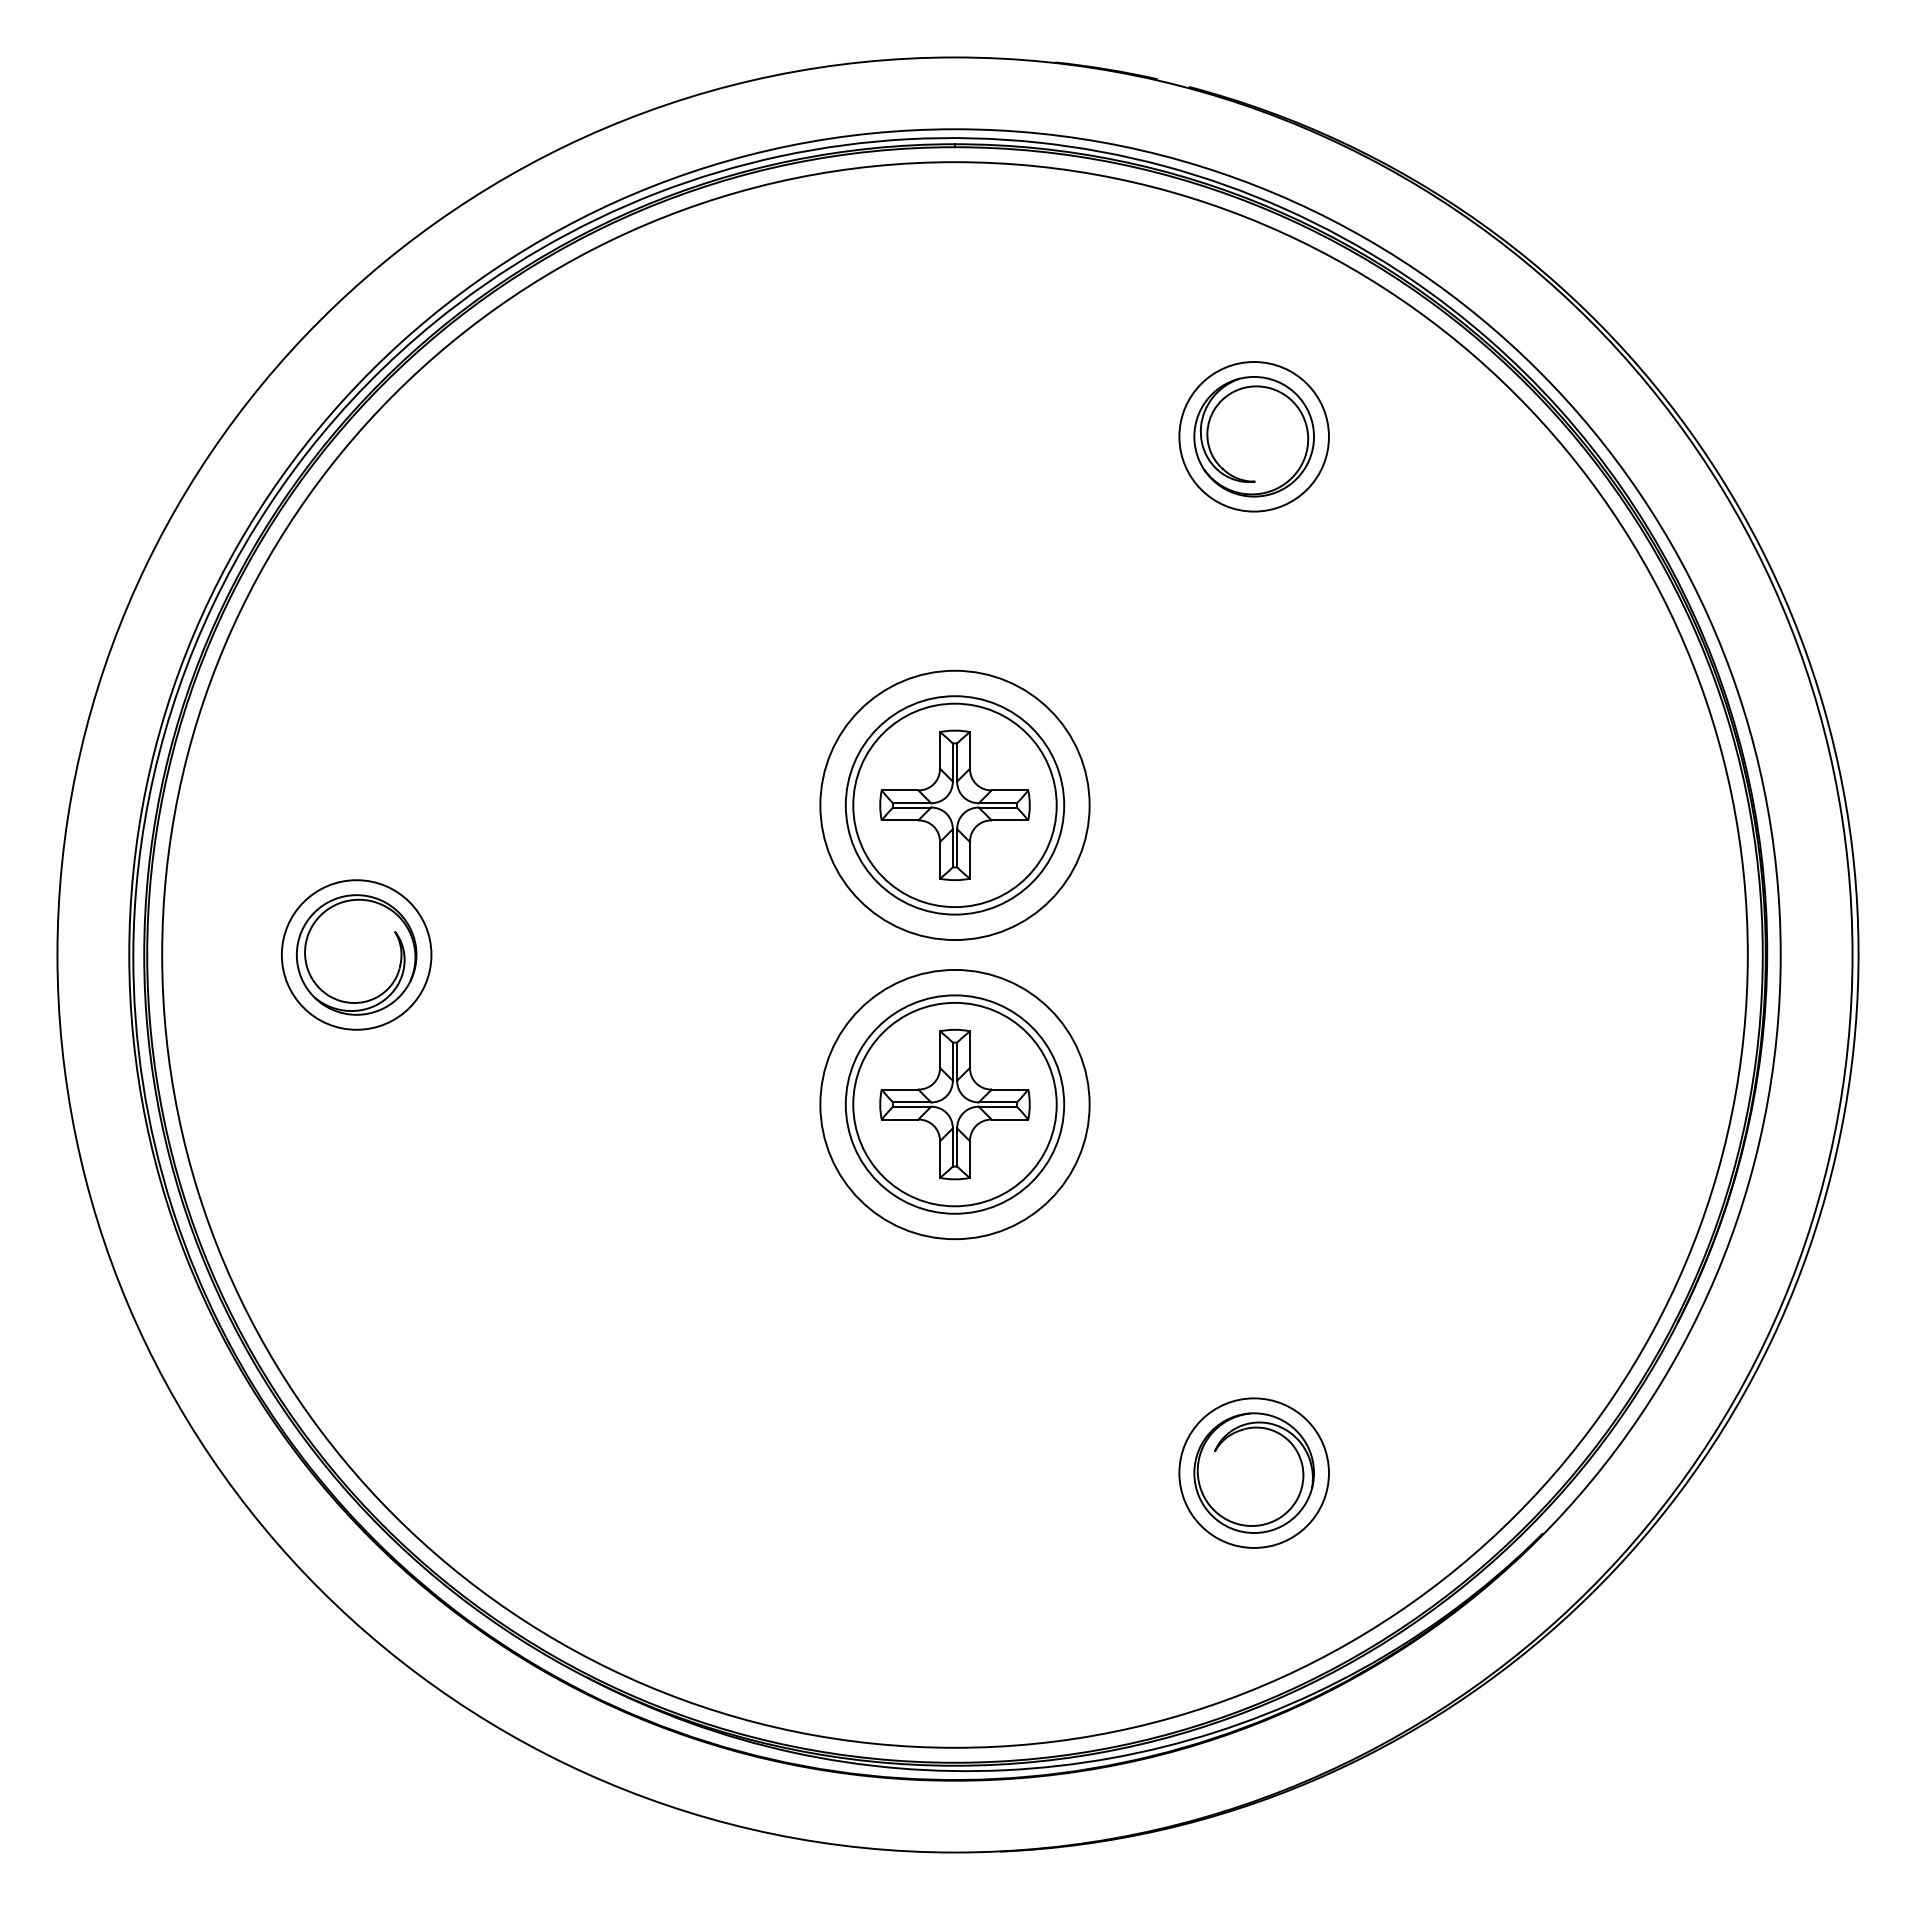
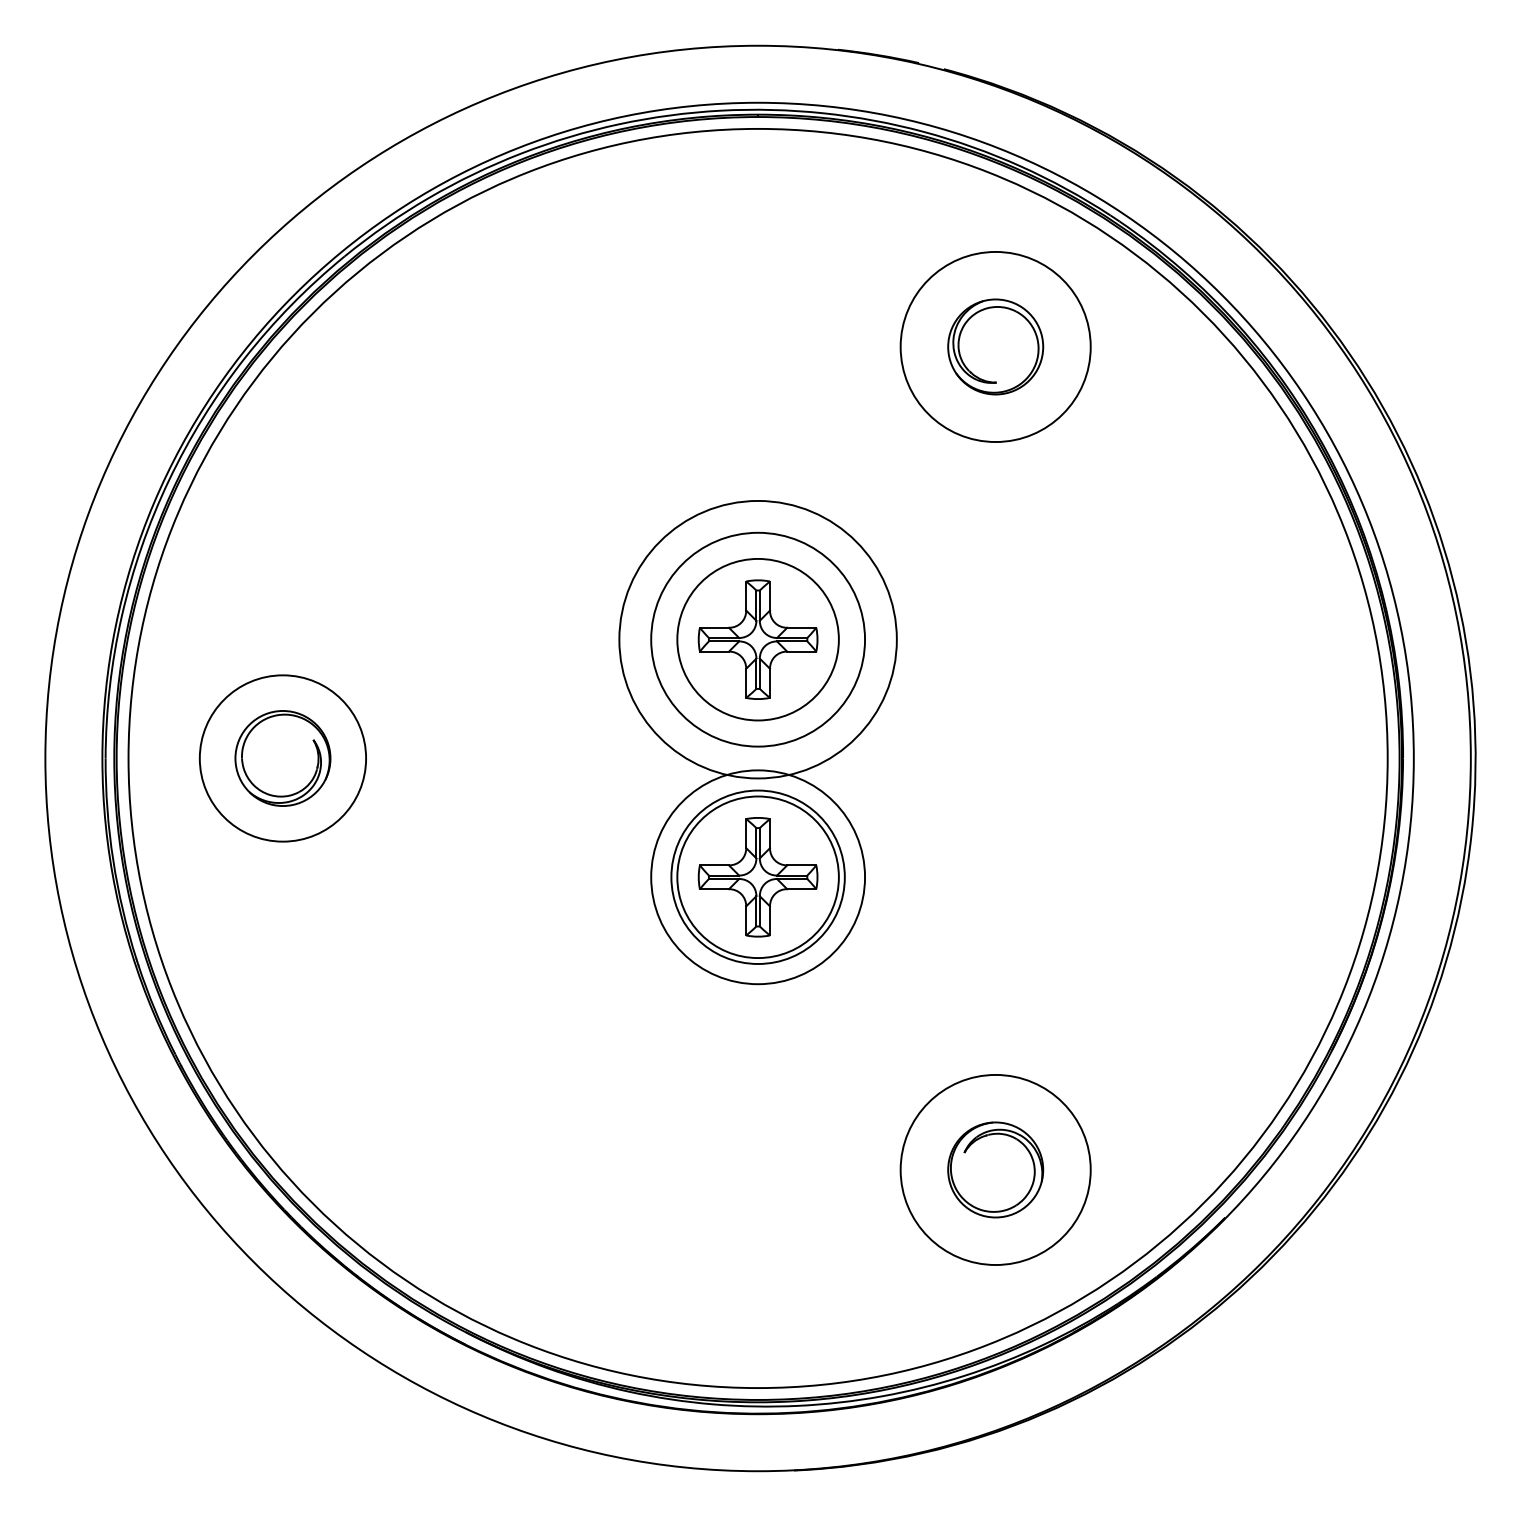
circle: (1253, 436) -> (995, 346), size x1.6
circle: (954, 805) -> (757, 639), size x1.6
circle: (356, 954) -> (282, 758), size x1.4
circle: (1253, 1472) -> (995, 1169), size x1.6

